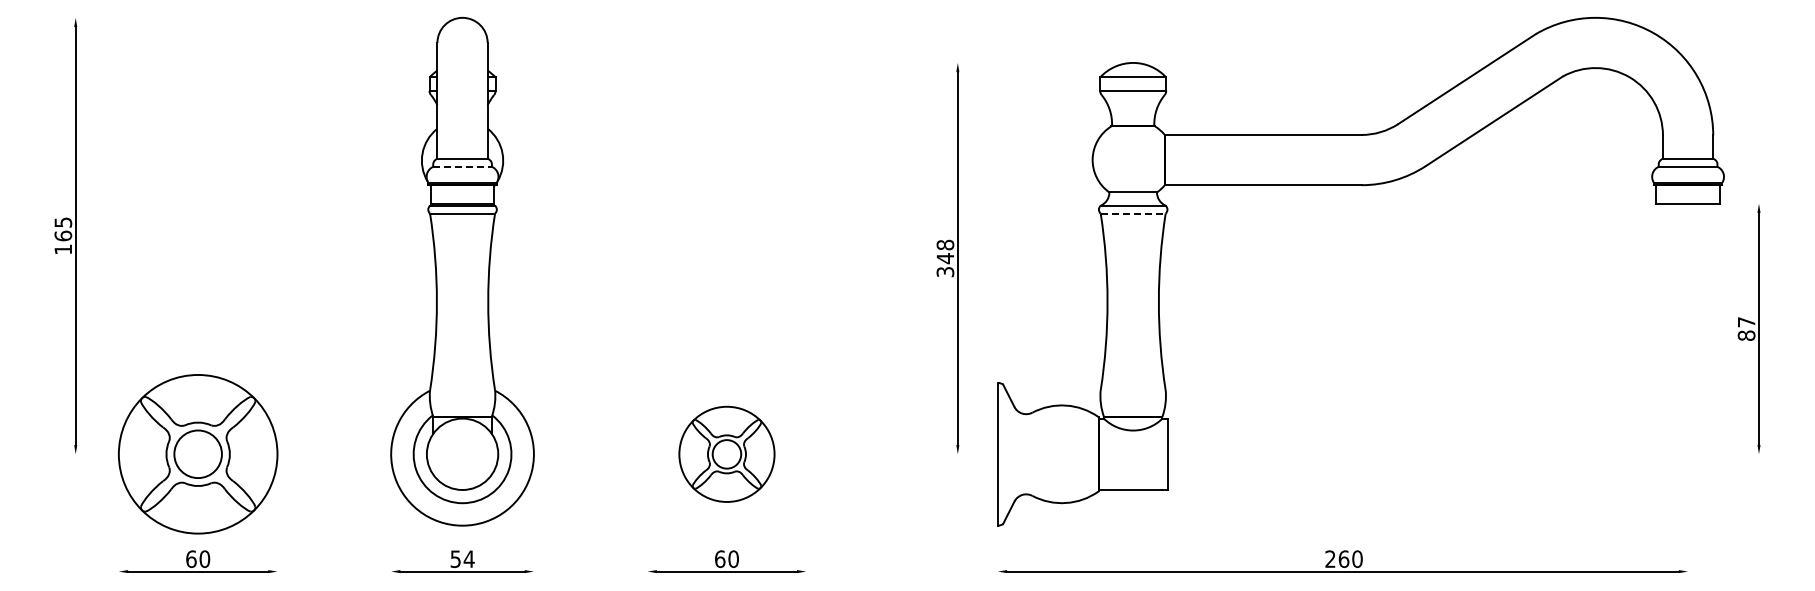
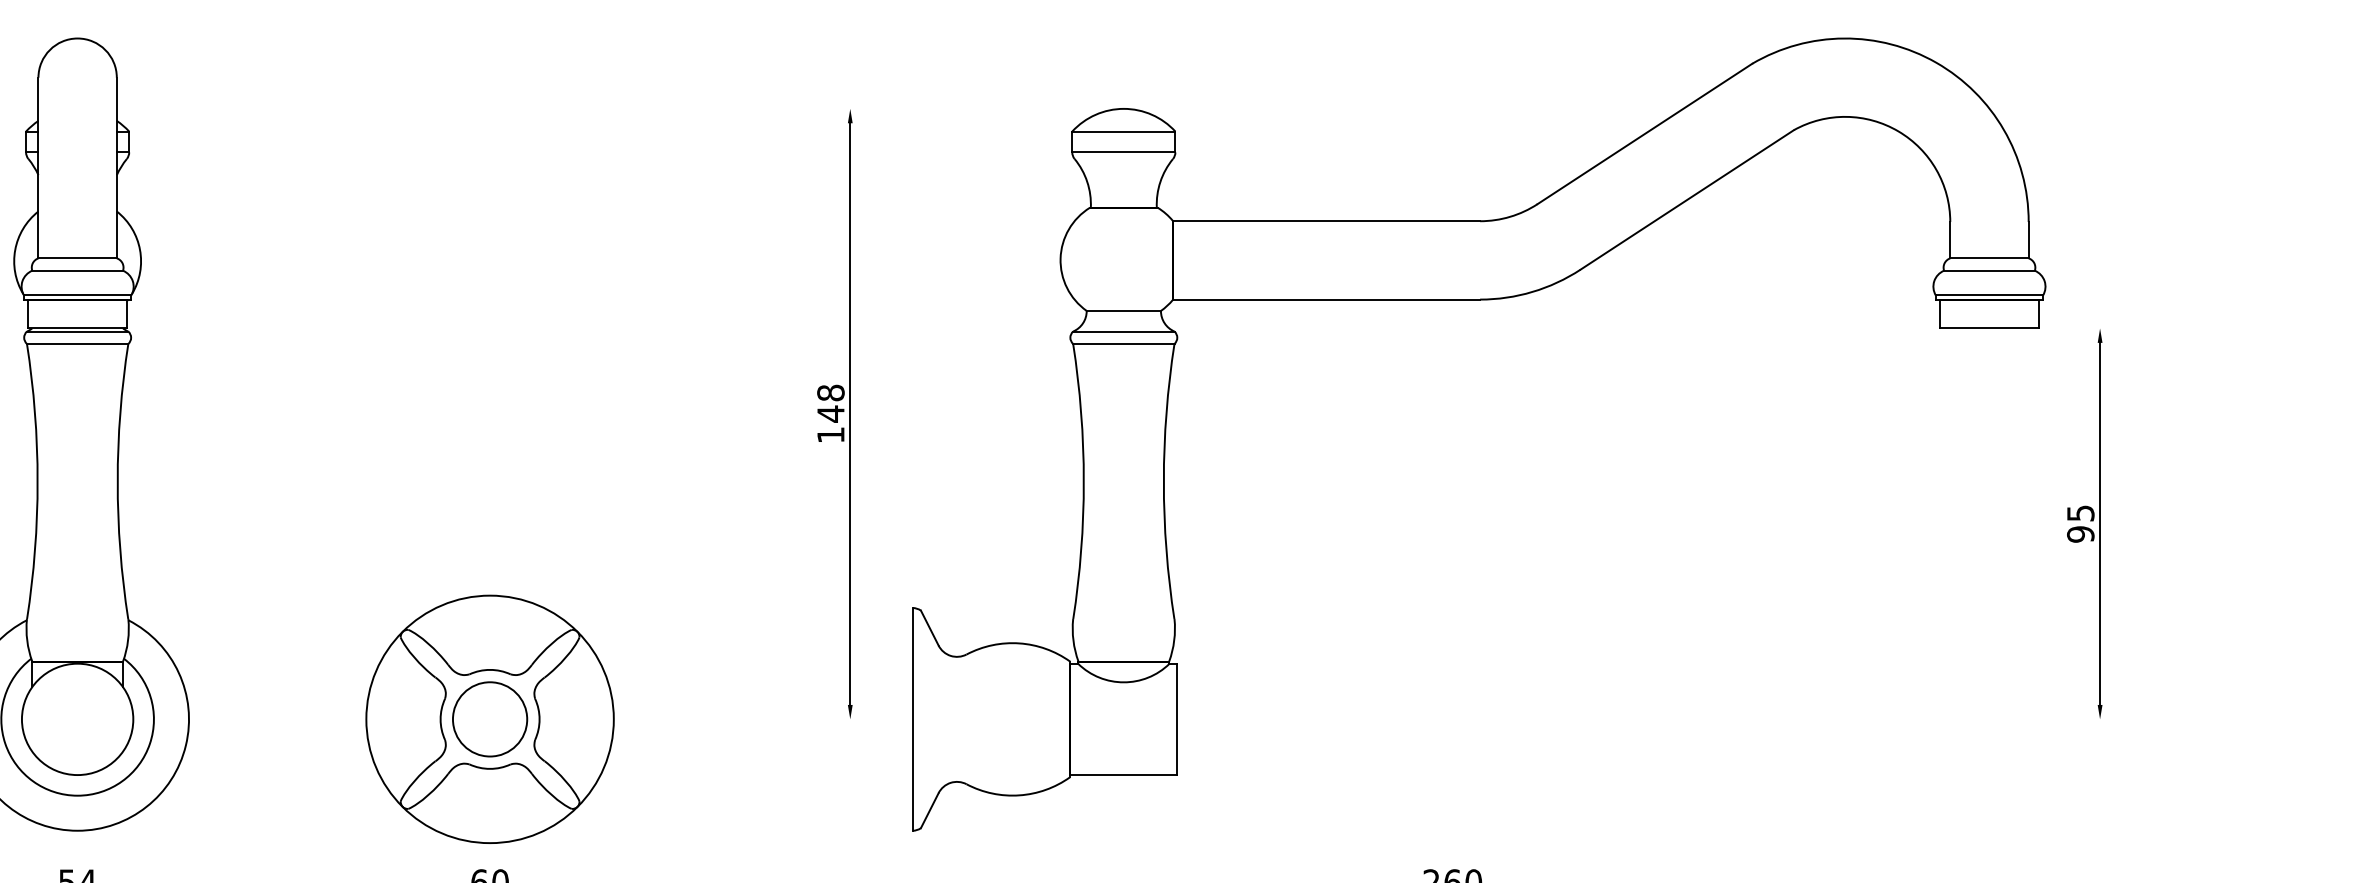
line: (463, 166) -> (79, 270), dashed -> solid
line: (1133, 213) -> (1124, 343), dashed -> solid
text: (945, 272) -> (831, 435), 348 -> 148
text: (1746, 329) -> (2080, 524), 87 -> 95
part: (726, 454) -> (489, 719), size x1.67

